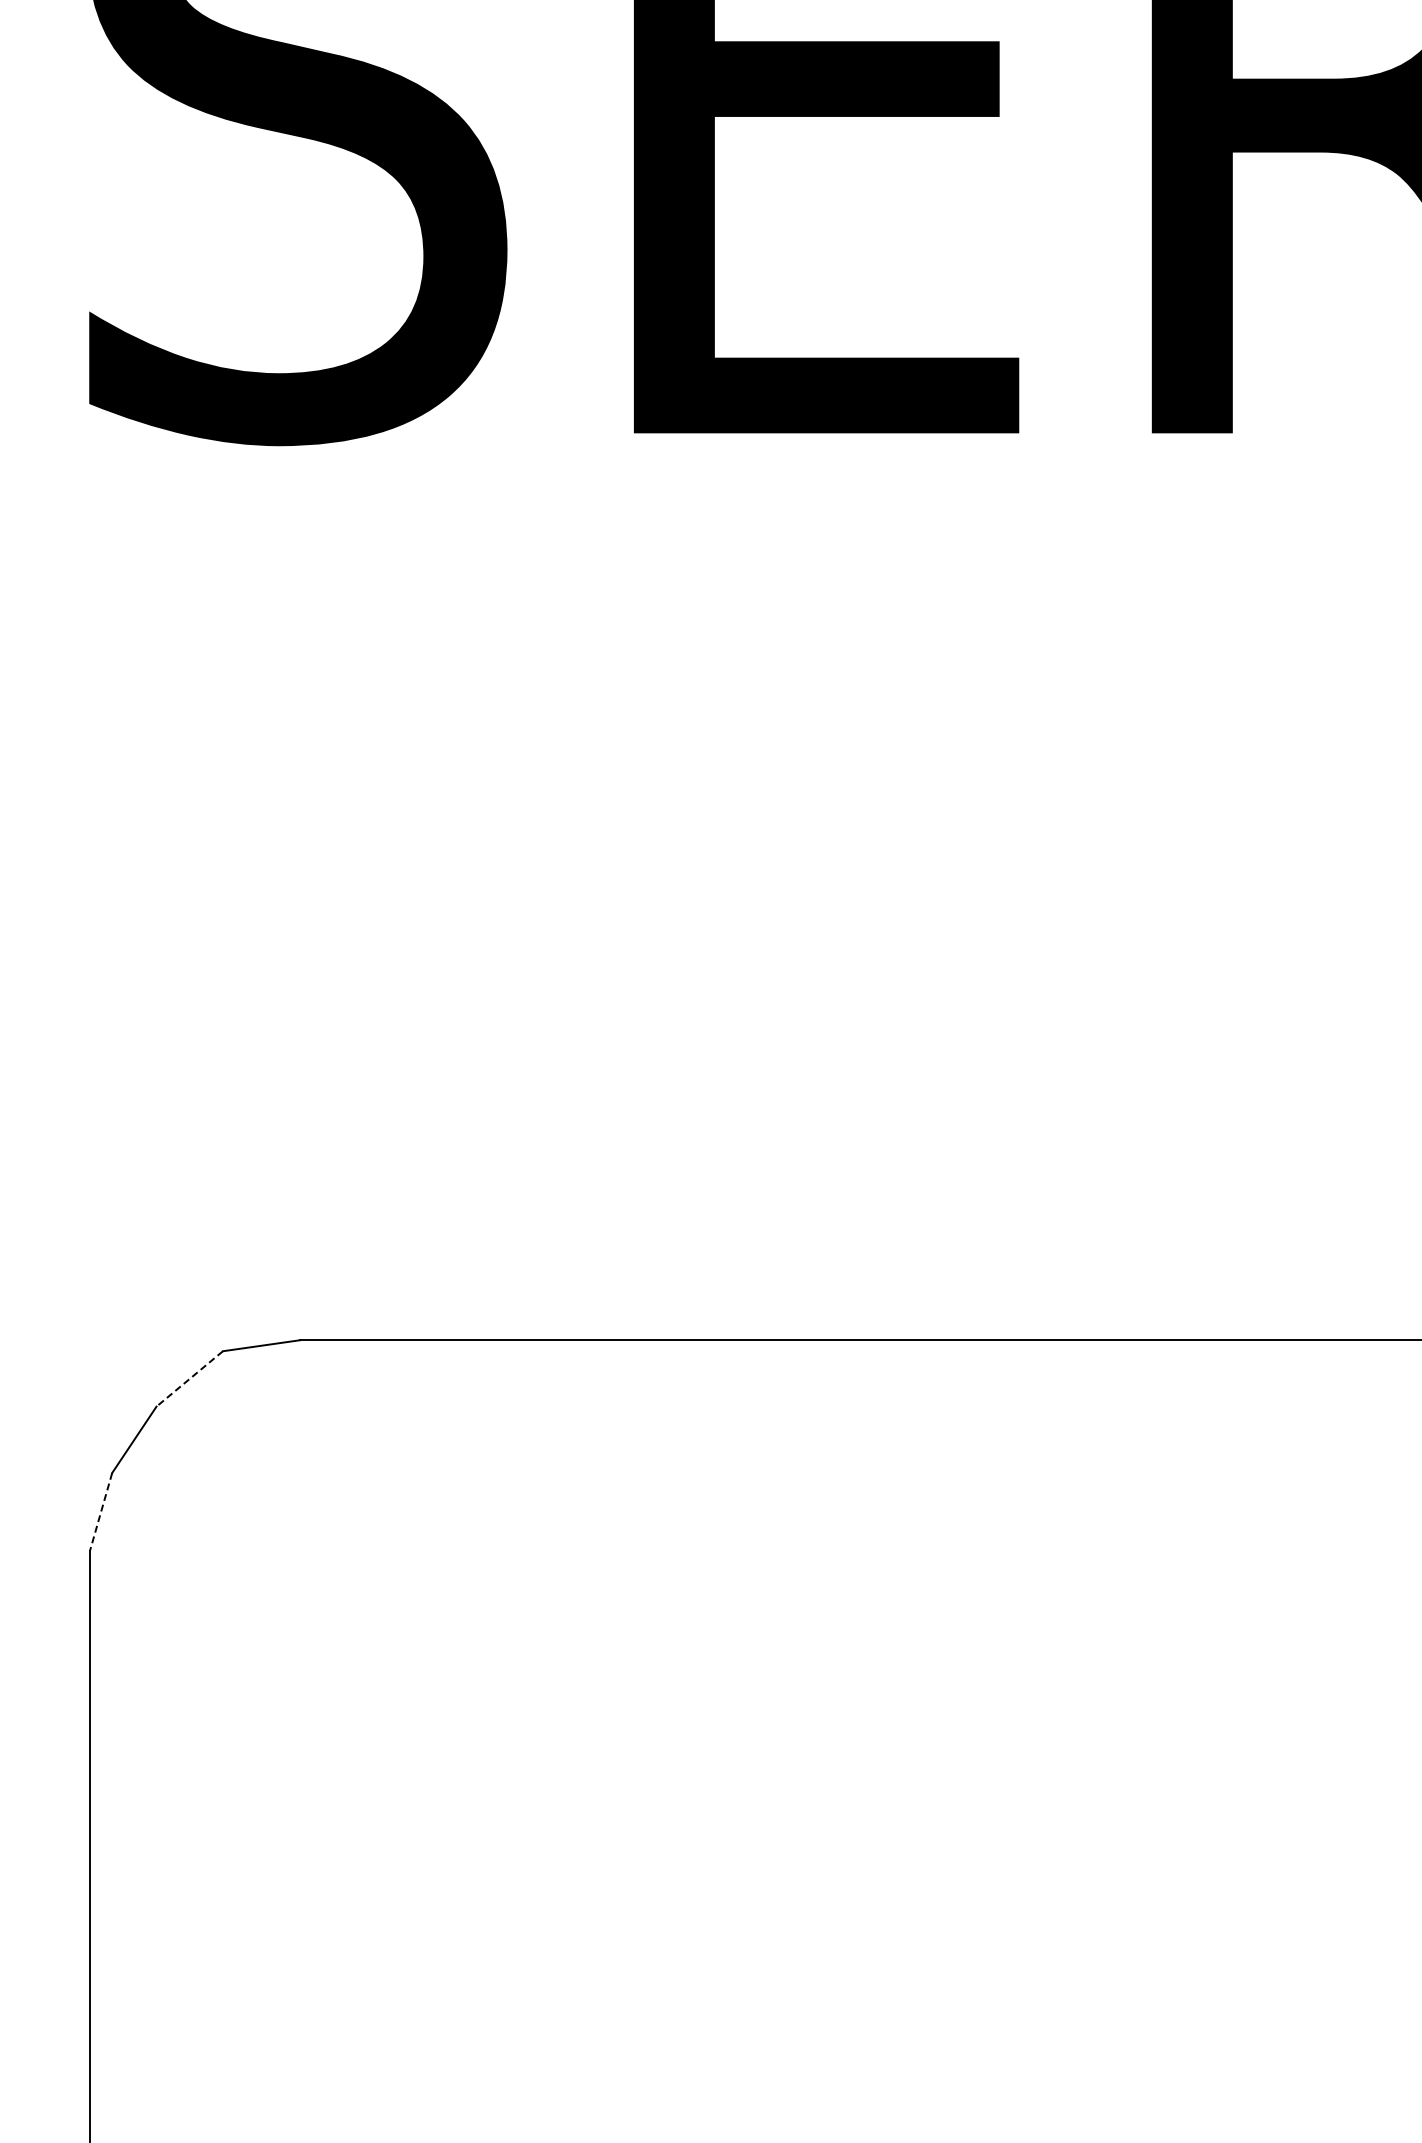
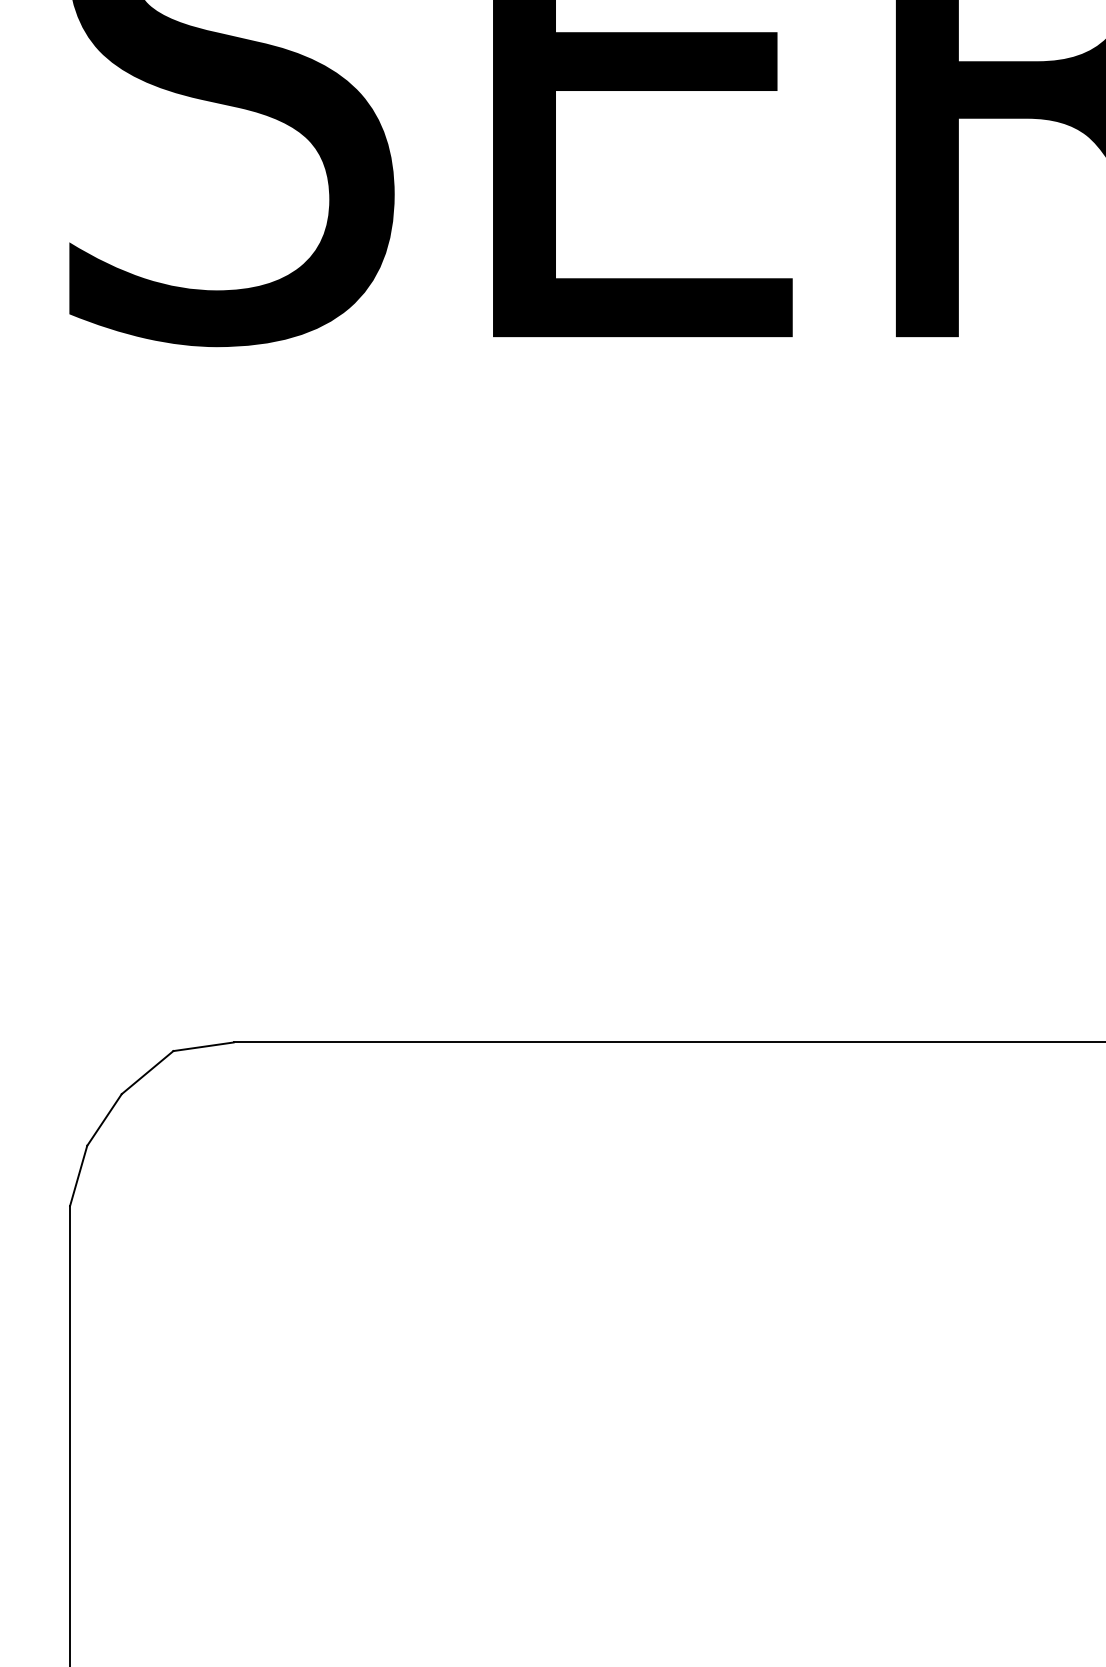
line: (189, 1379) -> (147, 1073), dashed -> solid
line: (101, 1512) -> (78, 1176), dashed -> solid

